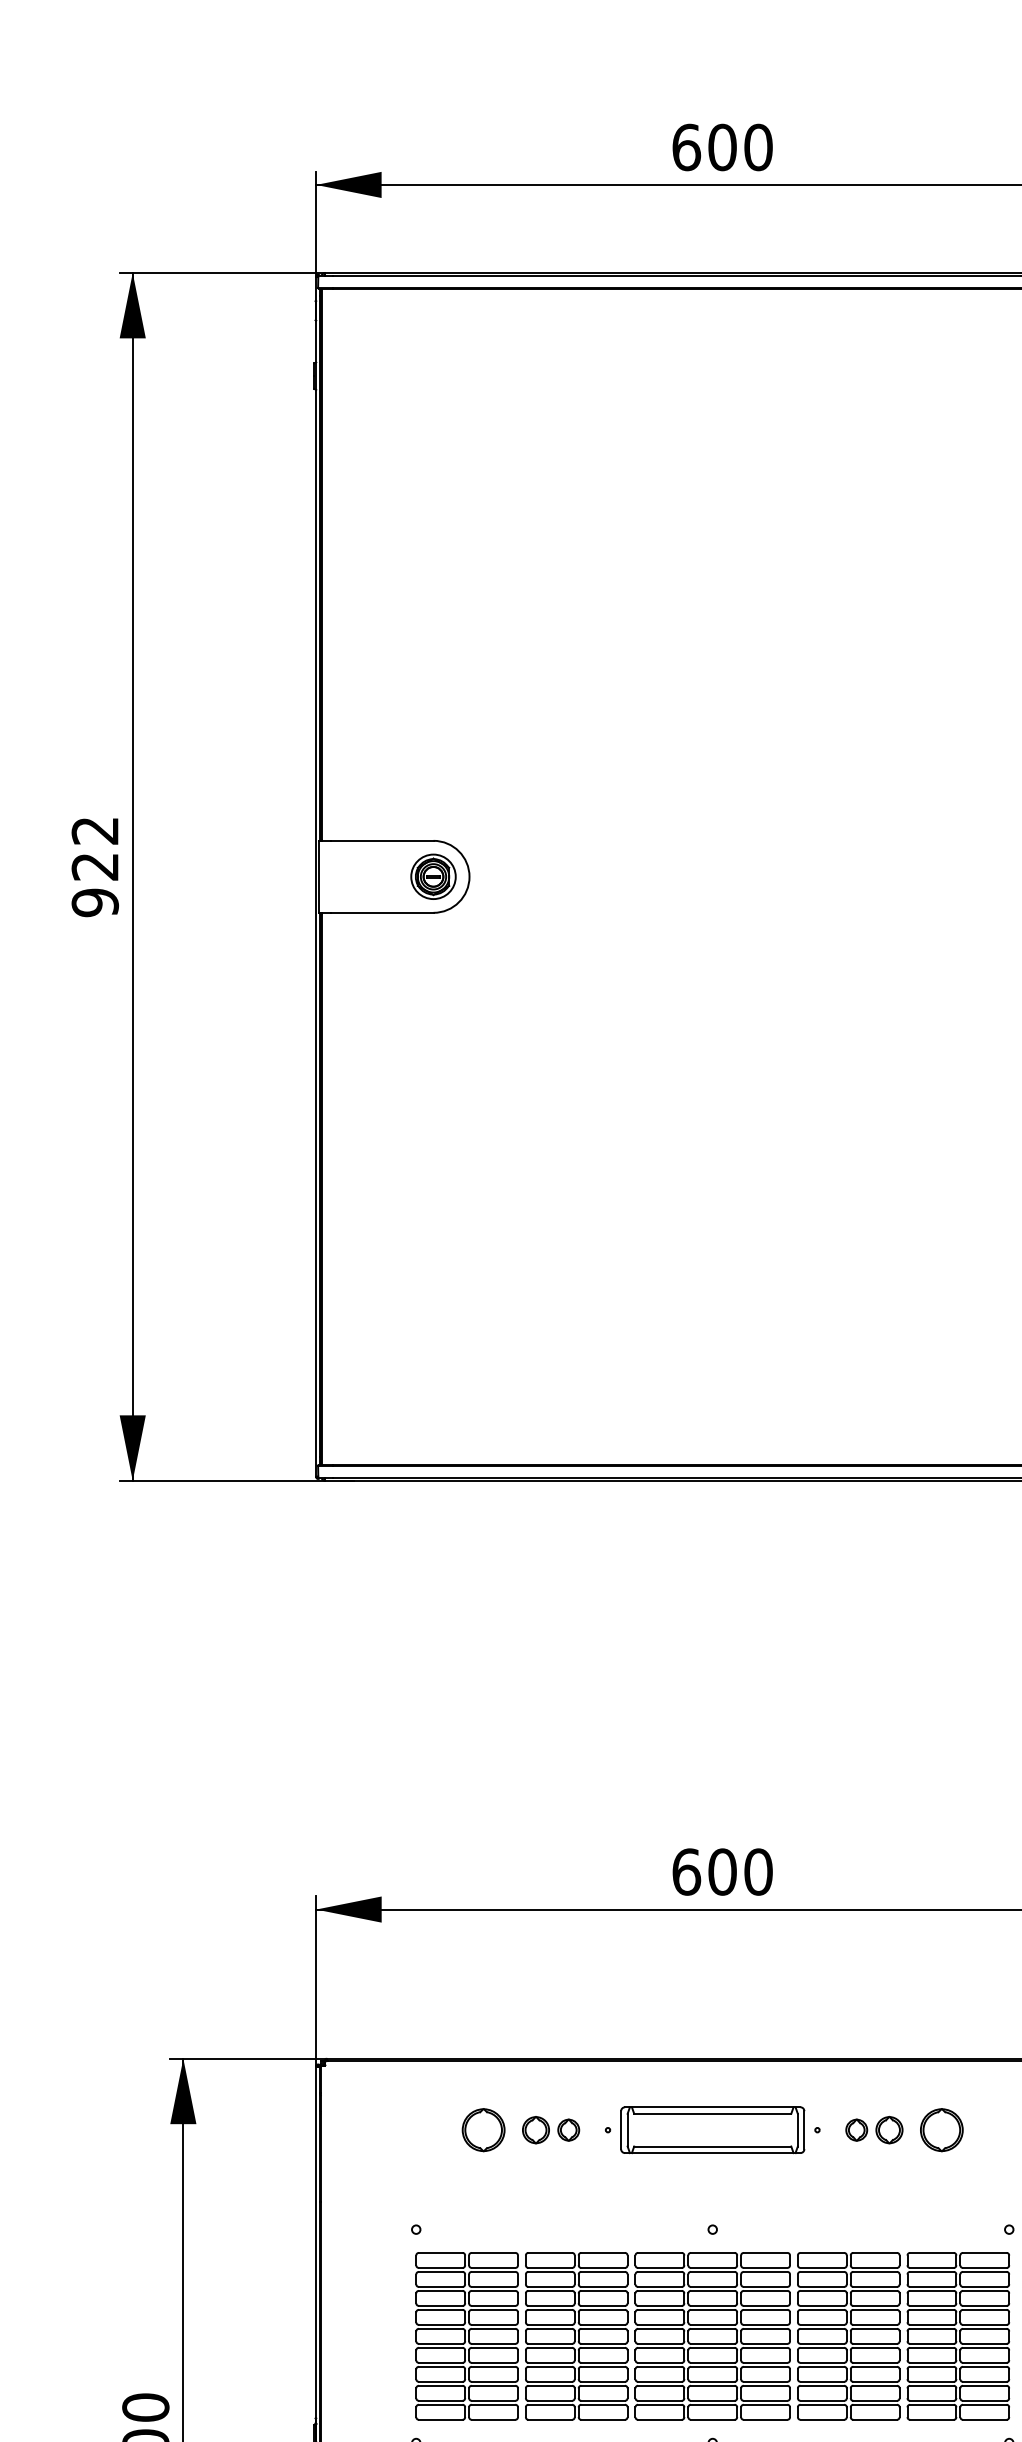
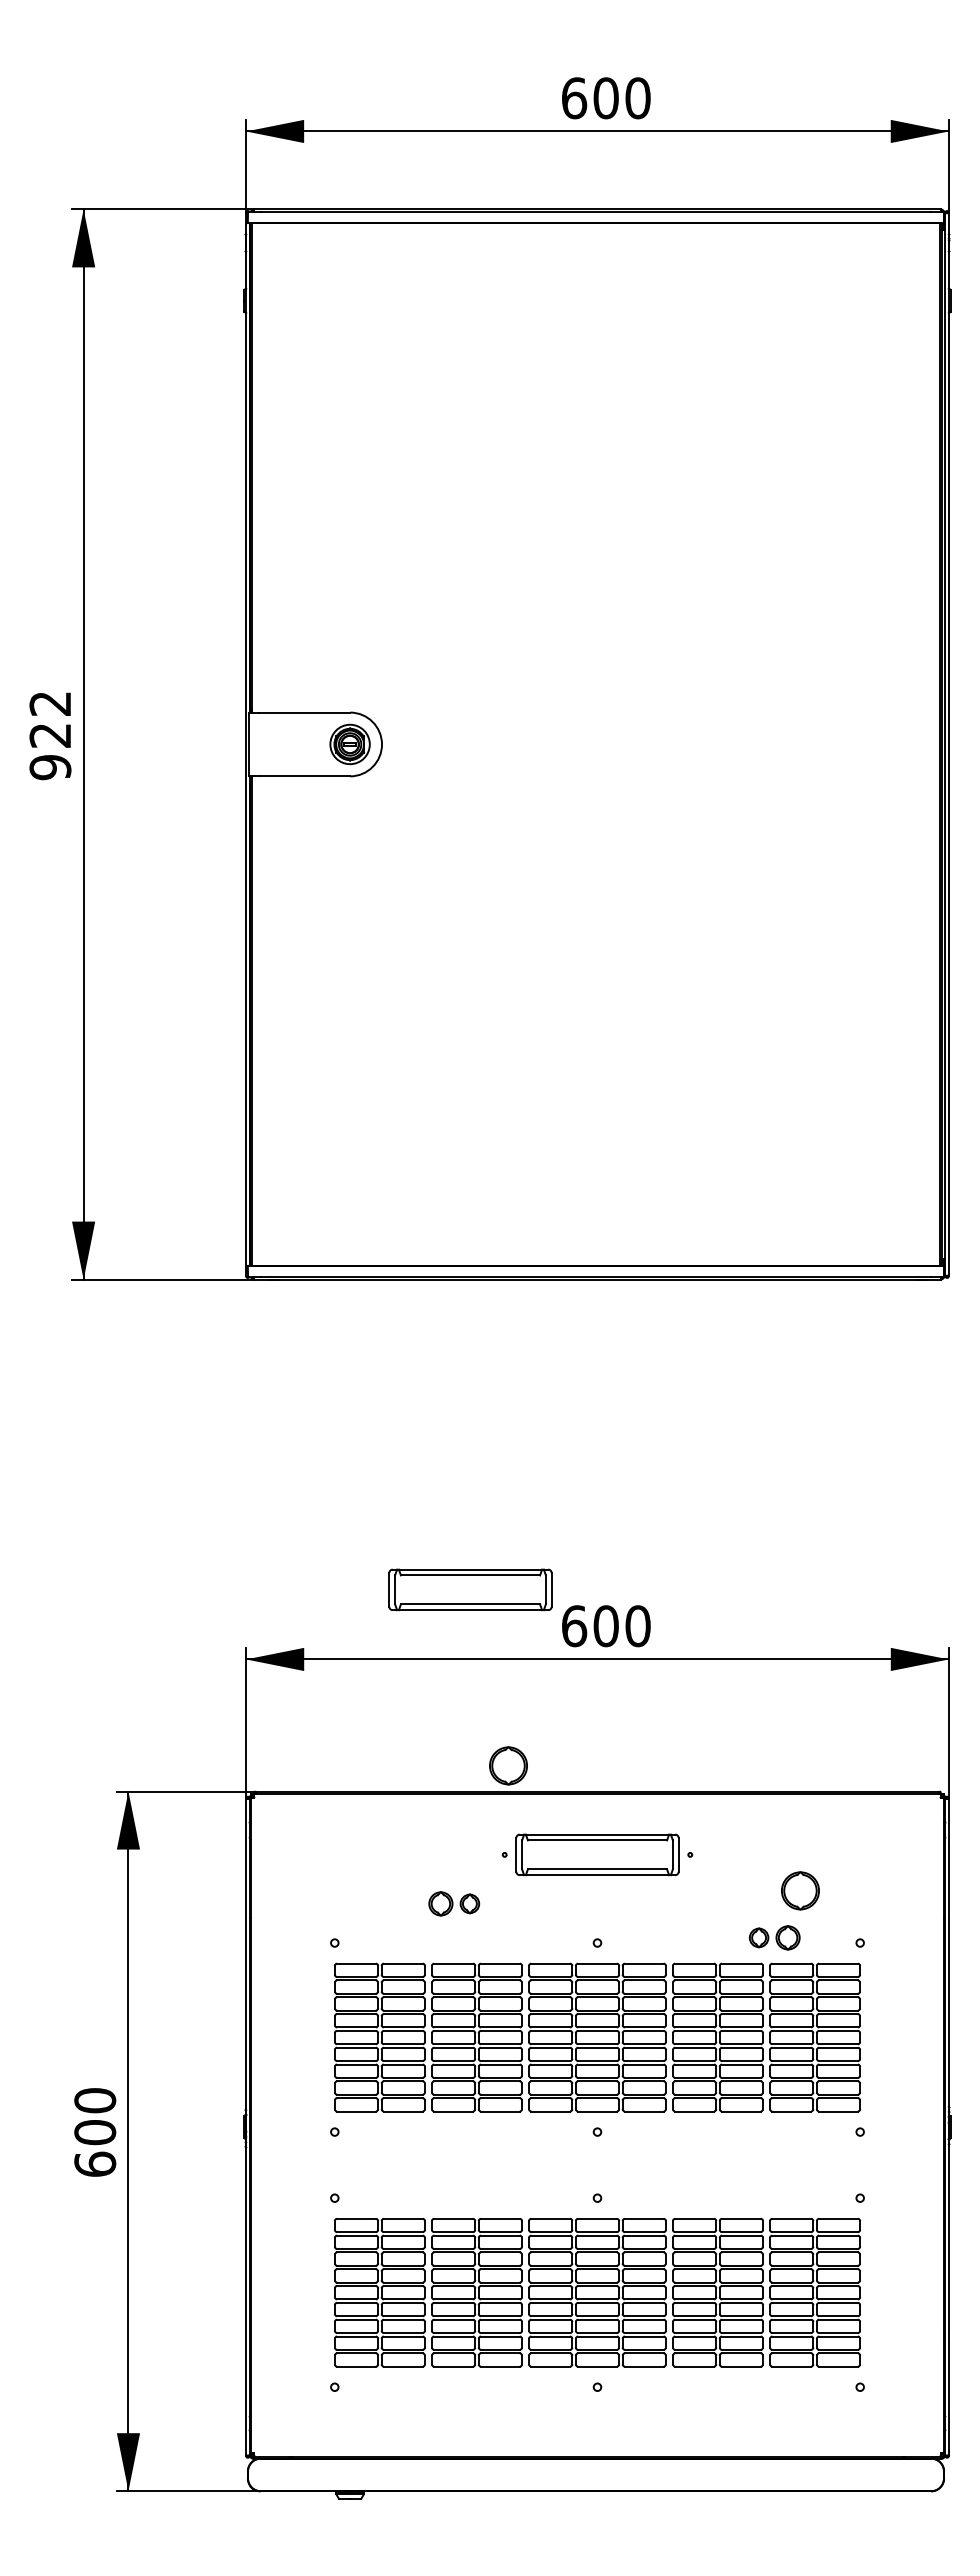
part: (569, 1830) -> (470, 1589), added
part: (483, 2129) -> (508, 1765), moved
part: (551, 2129) -> (454, 1903), moved
part: (874, 2129) -> (774, 1937), moved
part: (941, 2129) -> (800, 1890), moved

